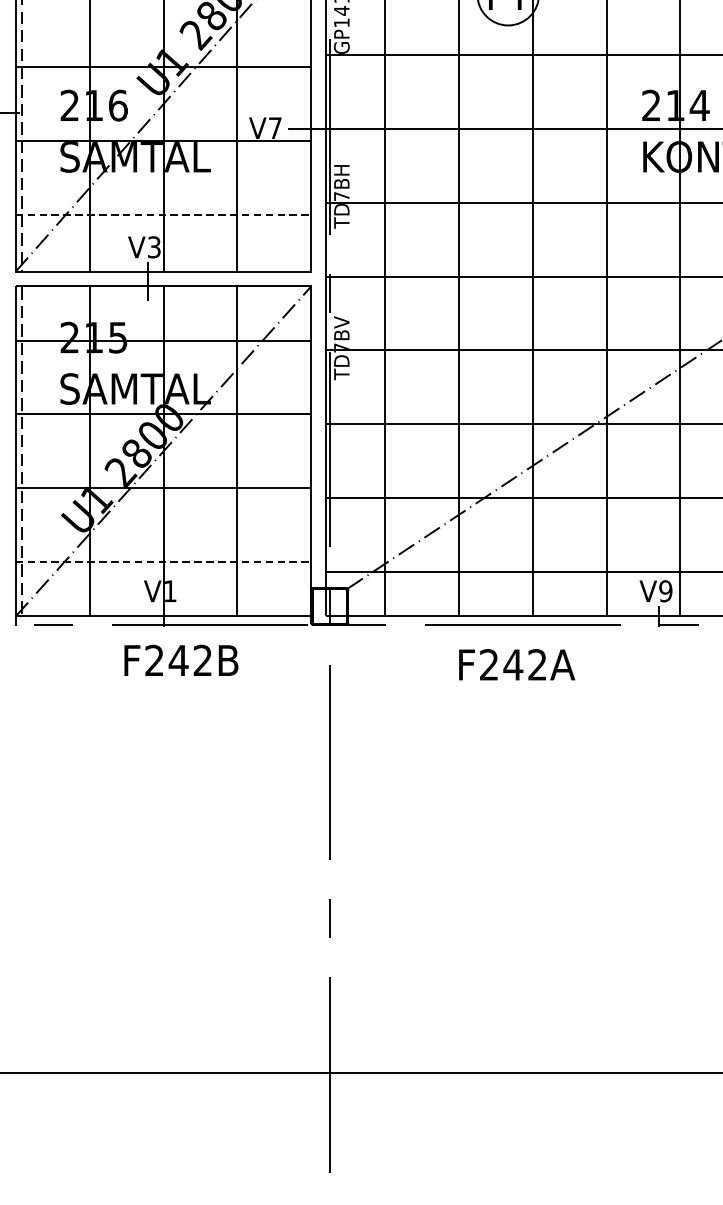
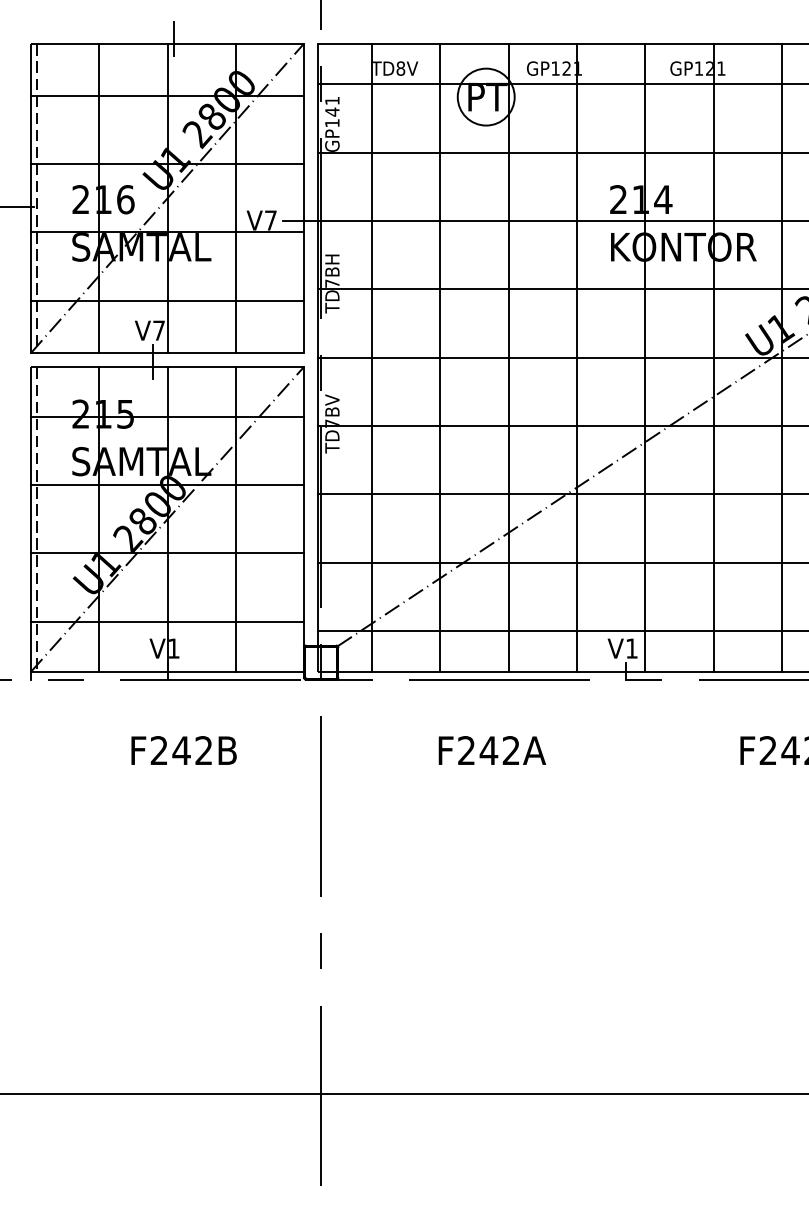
line: (163, 214) -> (167, 300), dashed -> solid
text: (153, 247) -> (158, 330), V3 -> V7
line: (163, 561) -> (167, 621), dashed -> solid
text: (665, 591) -> (631, 648), V9 -> V1
text: (180, 660) -> (183, 750), moved
text: (517, 664) -> (492, 750), moved

